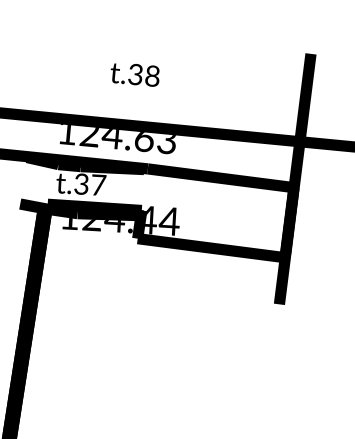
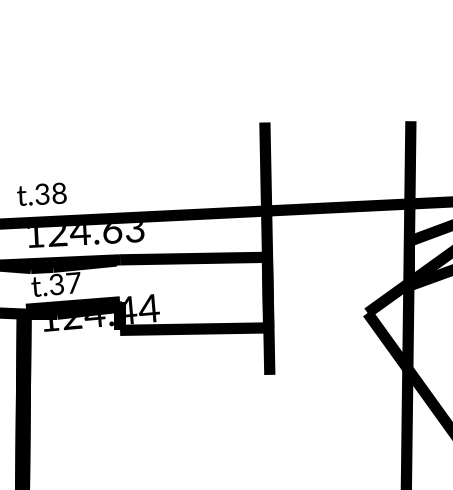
text: (134, 73) -> (41, 193), moved

